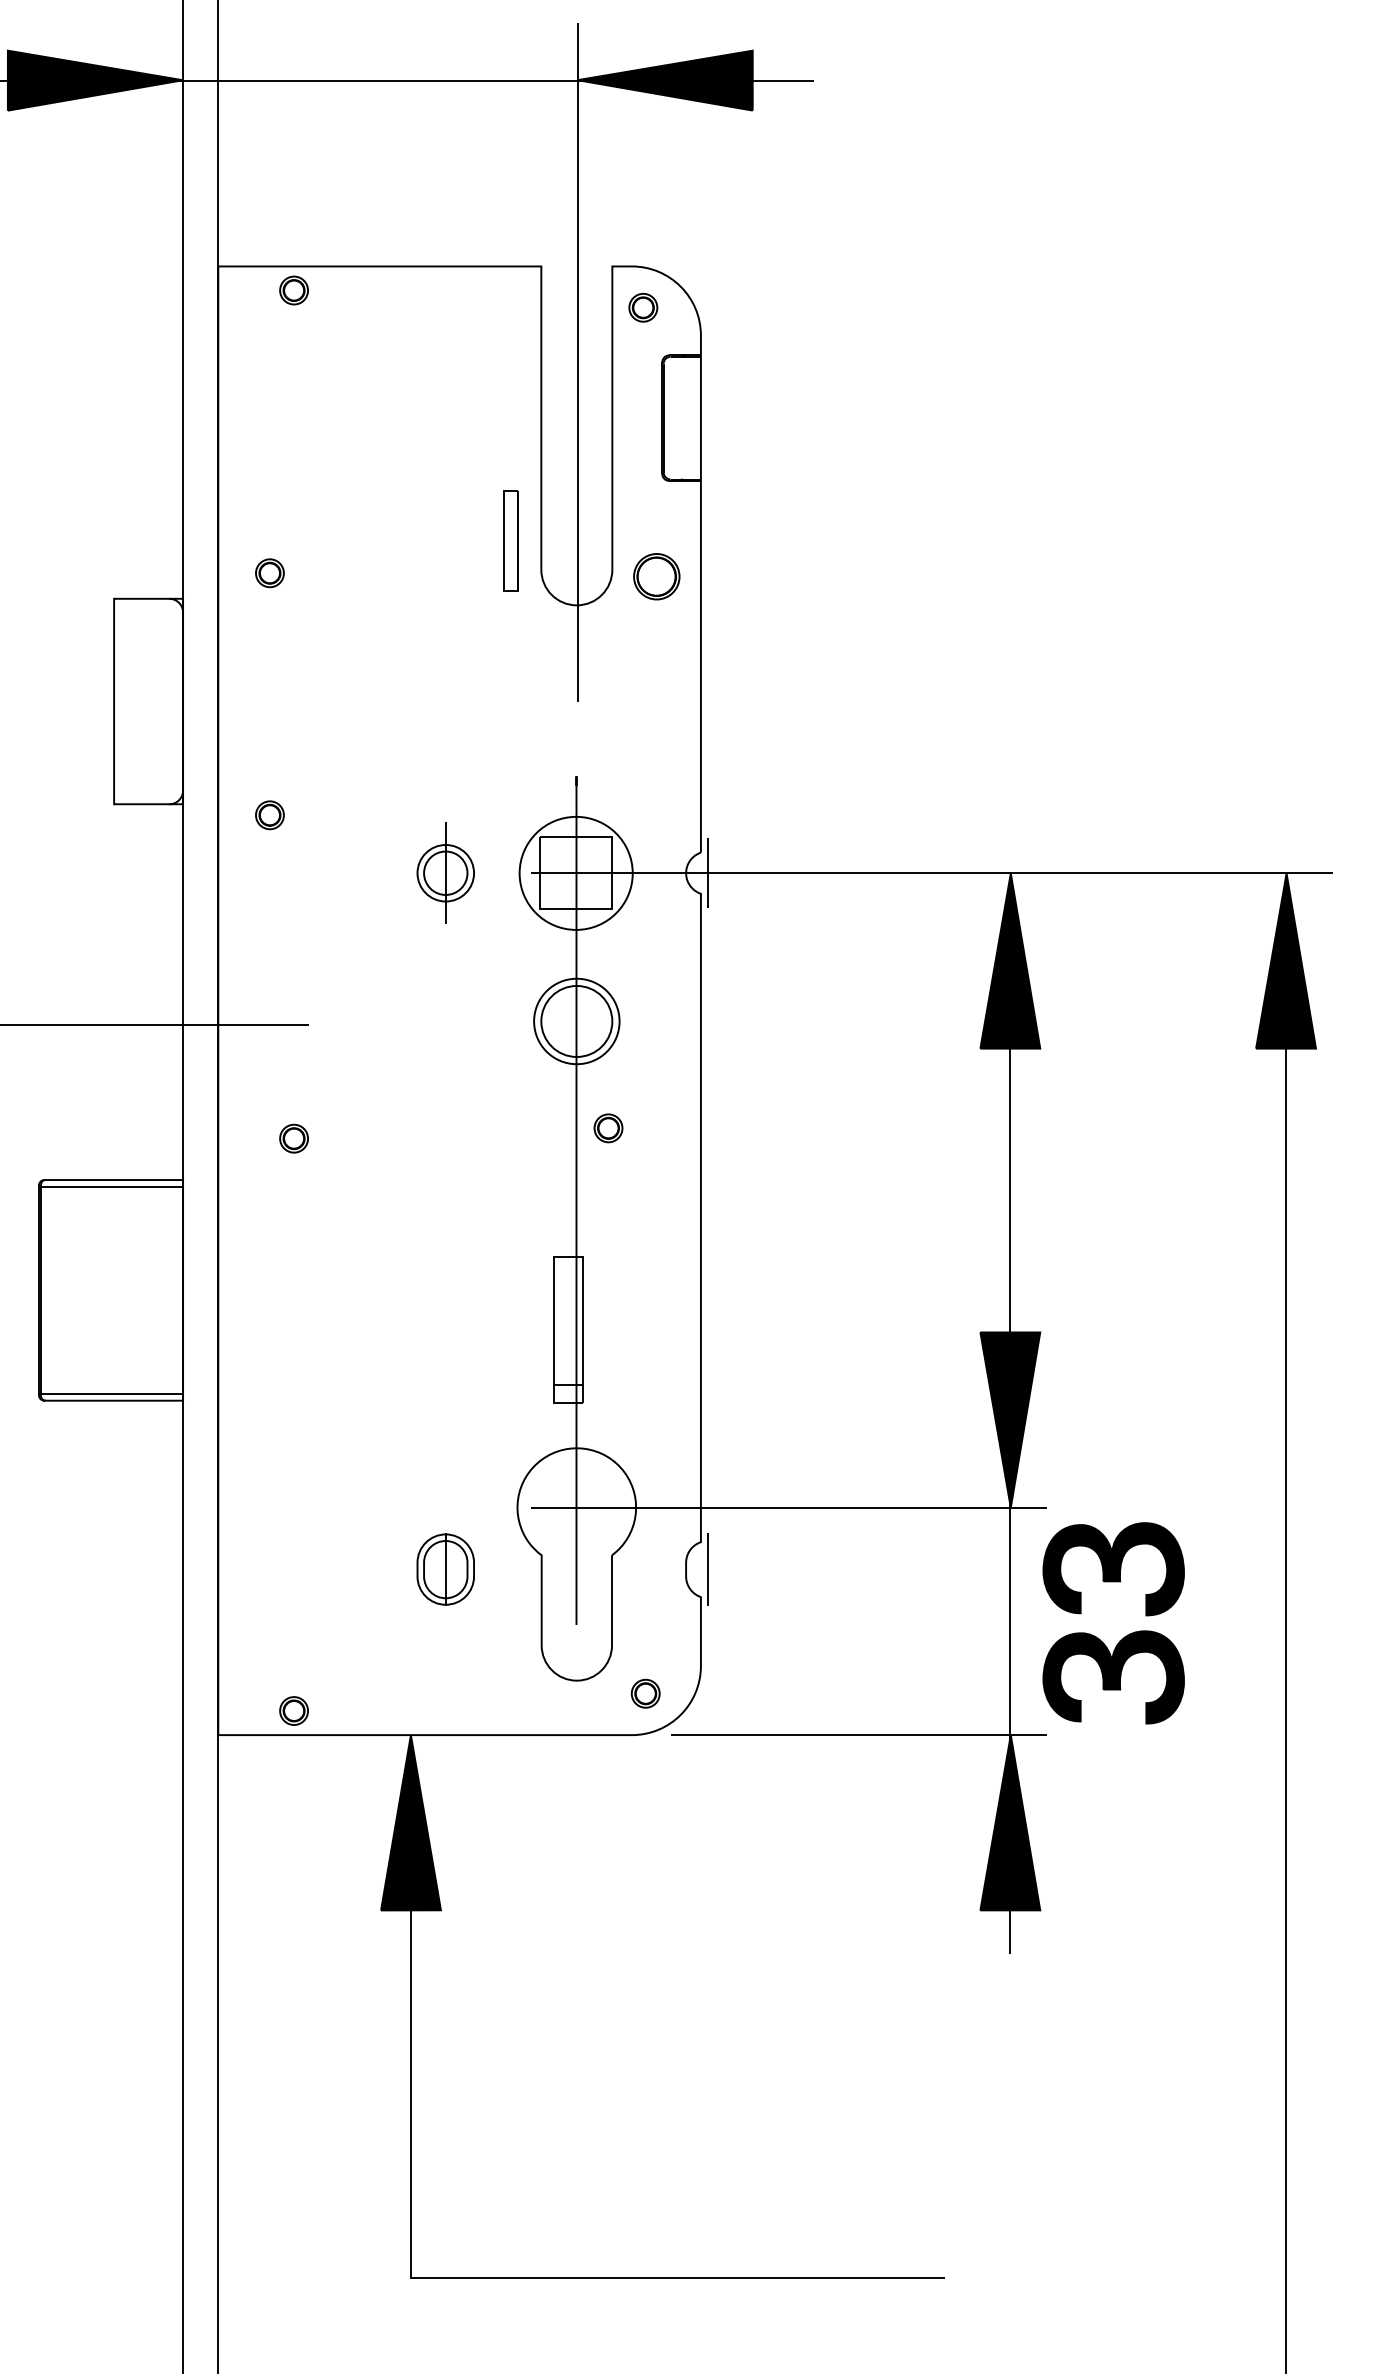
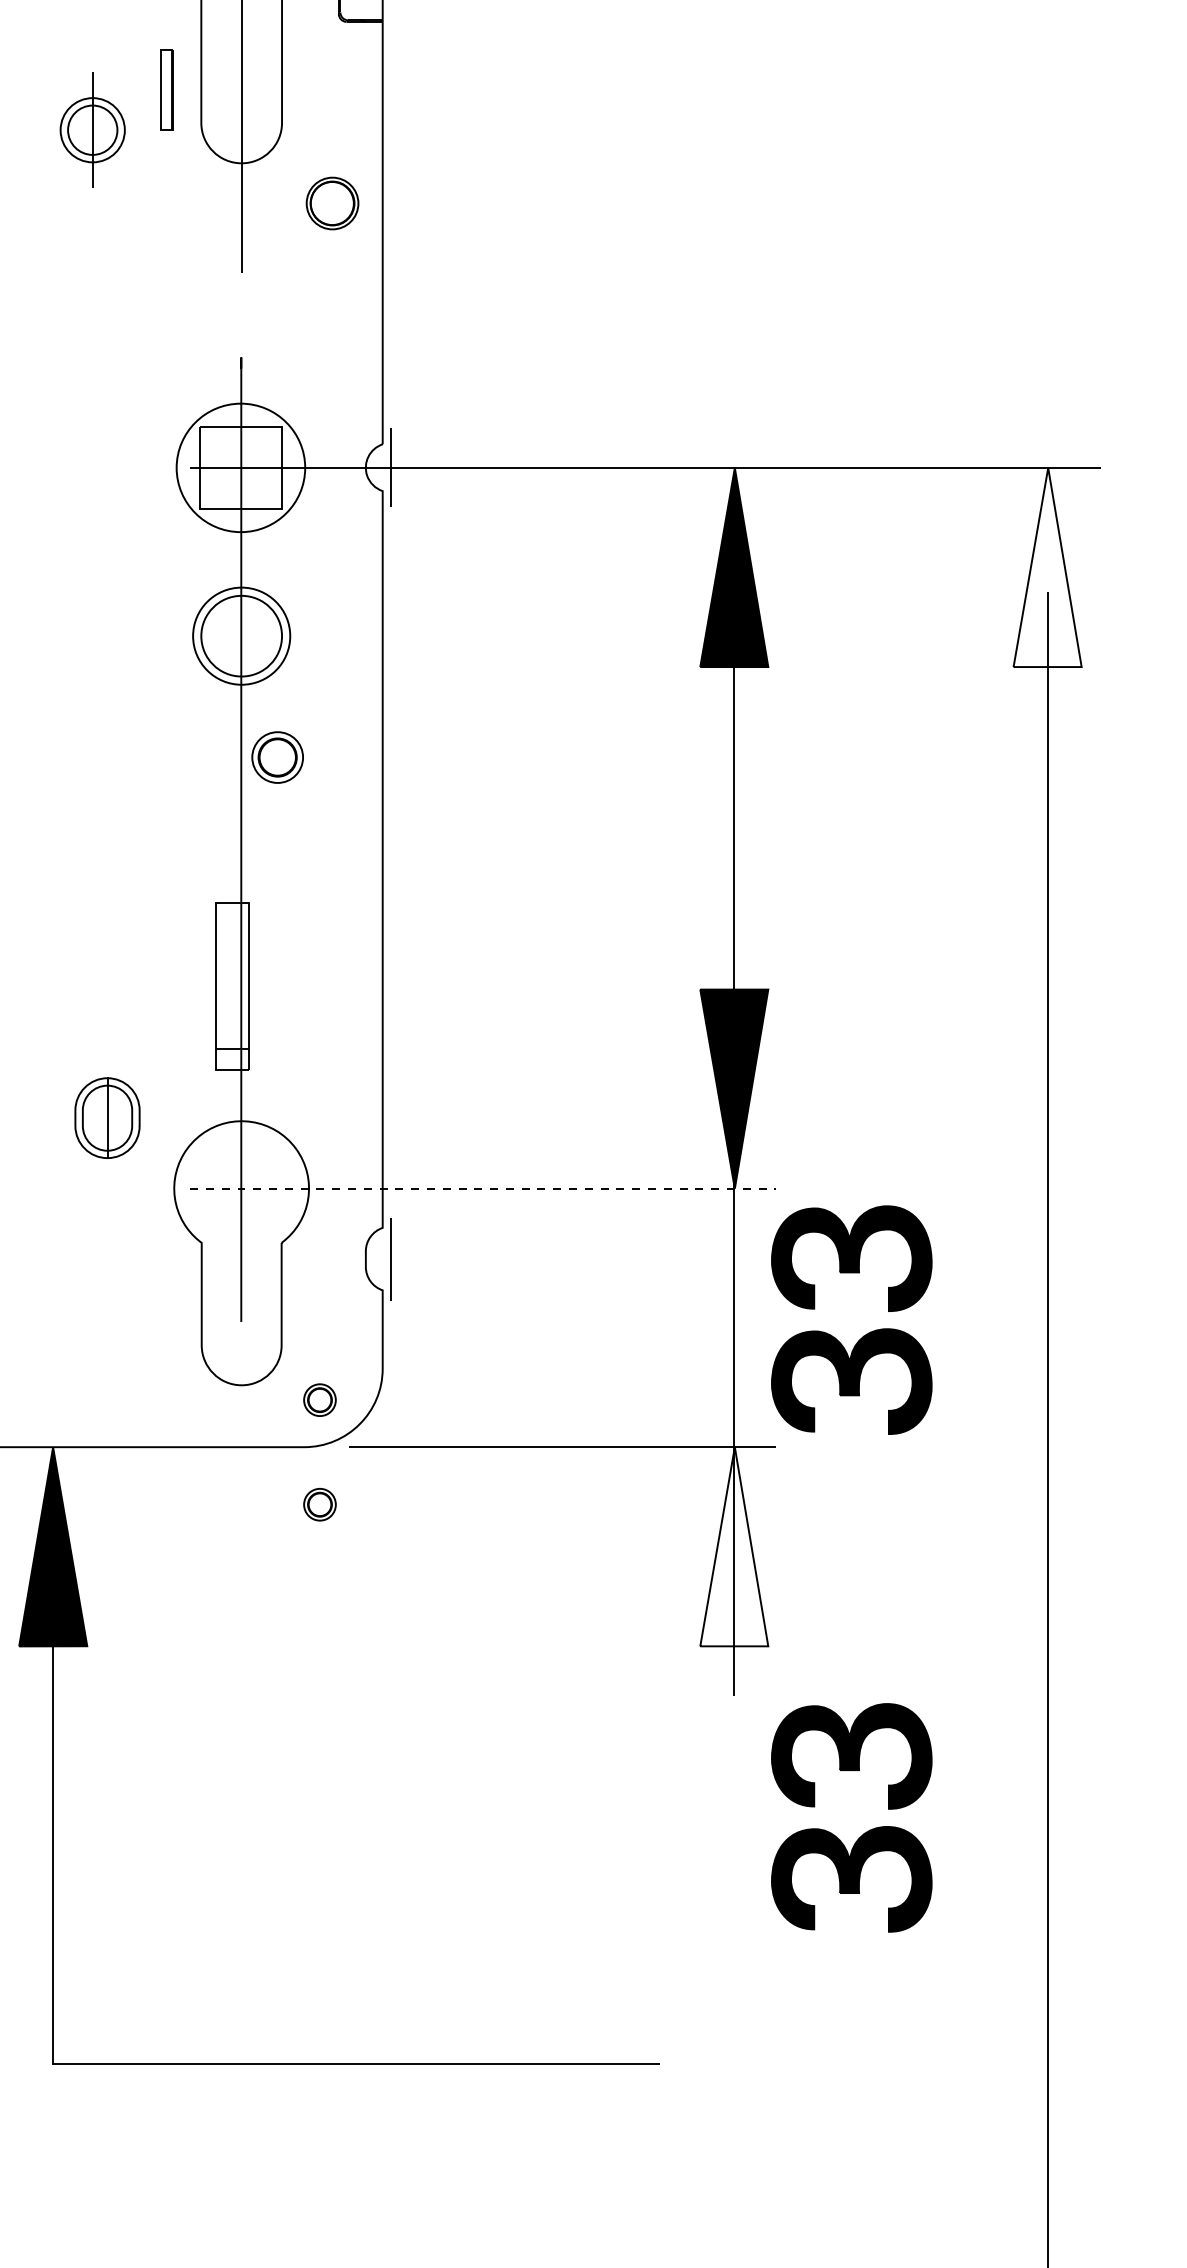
part: (510, 540) -> (166, 89), size x0.7
part: (656, 576) -> (332, 203), moved
part: (445, 872) -> (92, 129), moved
fill: (1286, 960) -> (1048, 566), removed
part: (608, 1128) -> (277, 757), size x1.6
line: (789, 1507) -> (483, 1188), solid -> dashed
part: (445, 1569) -> (107, 1118), moved
part: (645, 1785) -> (319, 1504), added
fill: (1010, 1822) -> (734, 1546), removed
part: (1124, 2074) -> (864, 1832), added

